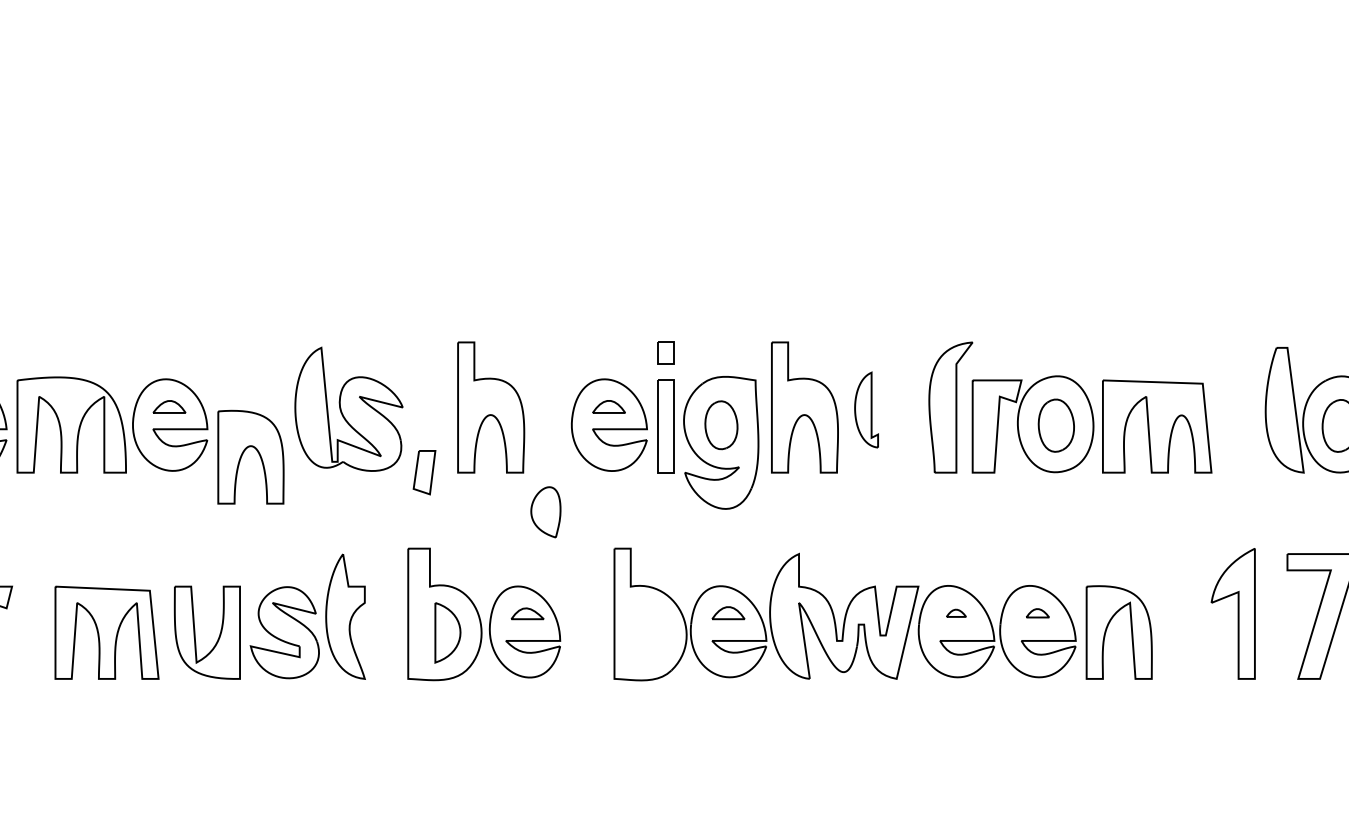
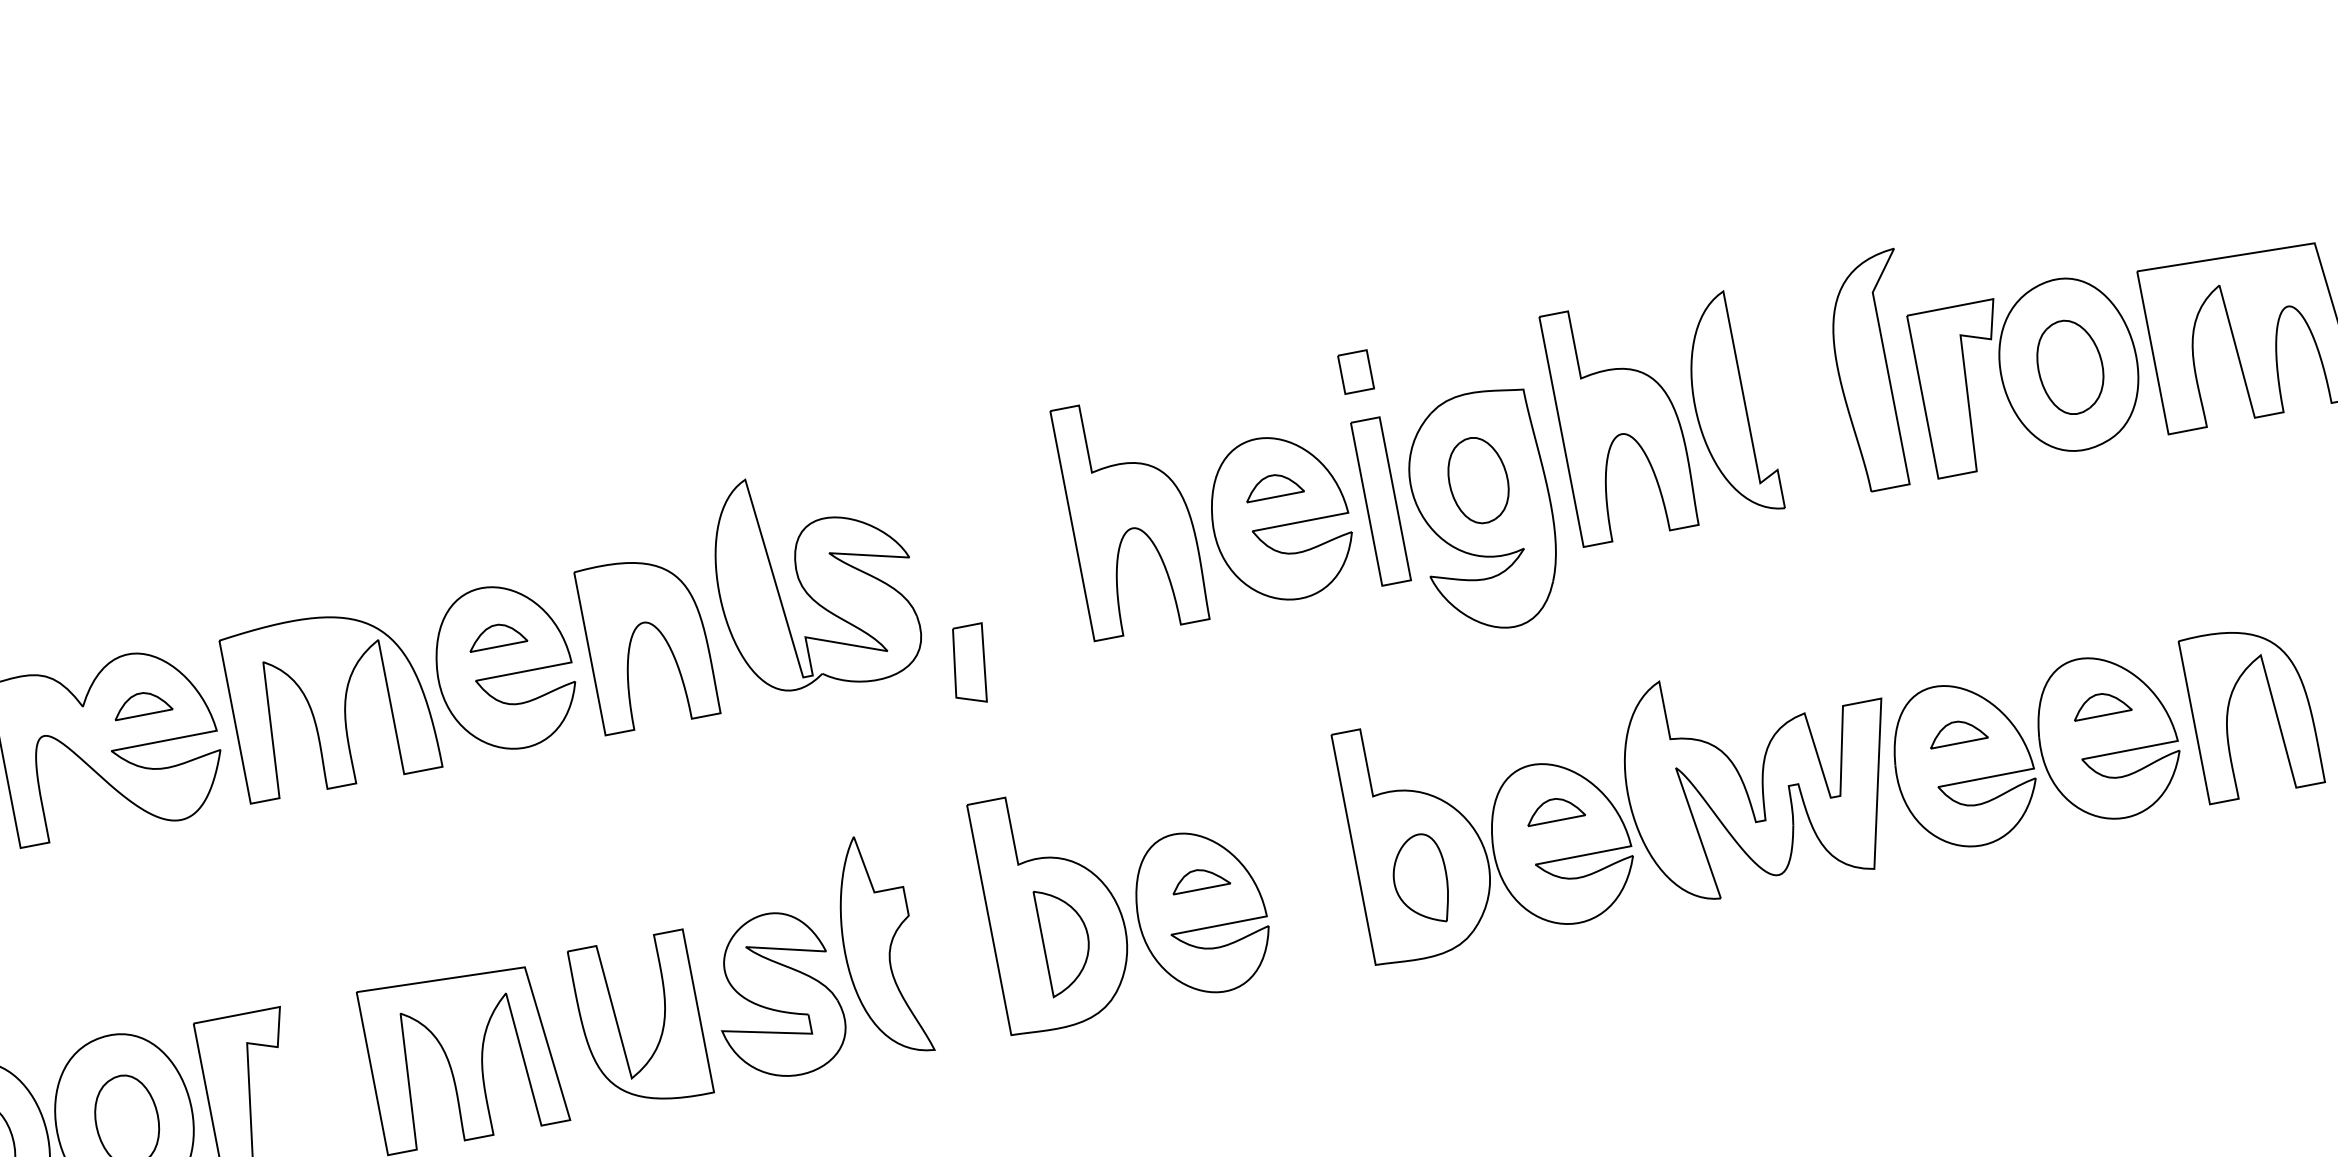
part: (491, 407) -> (1131, 514), moved
part: (866, 409) -> (1729, 403), size x1.67
part: (244, 452) -> (634, 636), moved
part: (545, 512) -> (1419, 880), moved
part: (956, 613) -> (1957, 733), size x1.67
part: (1037, 613) -> (2100, 705), size x1.43

